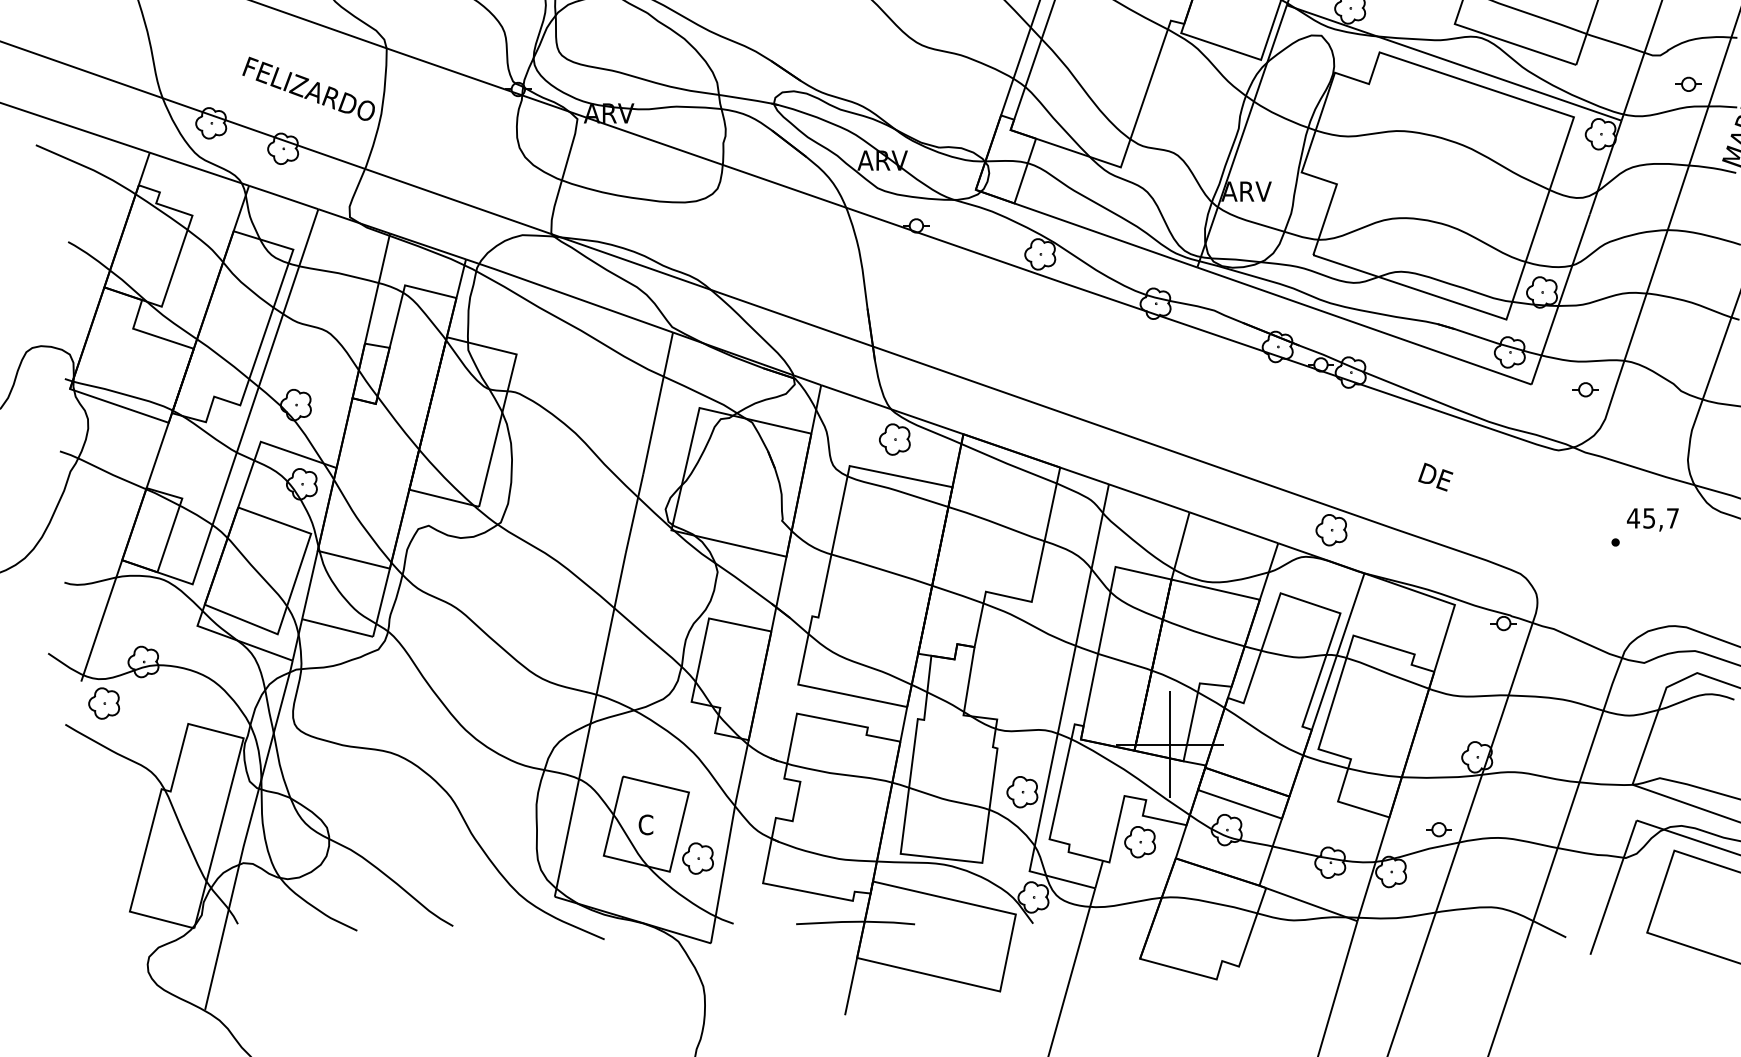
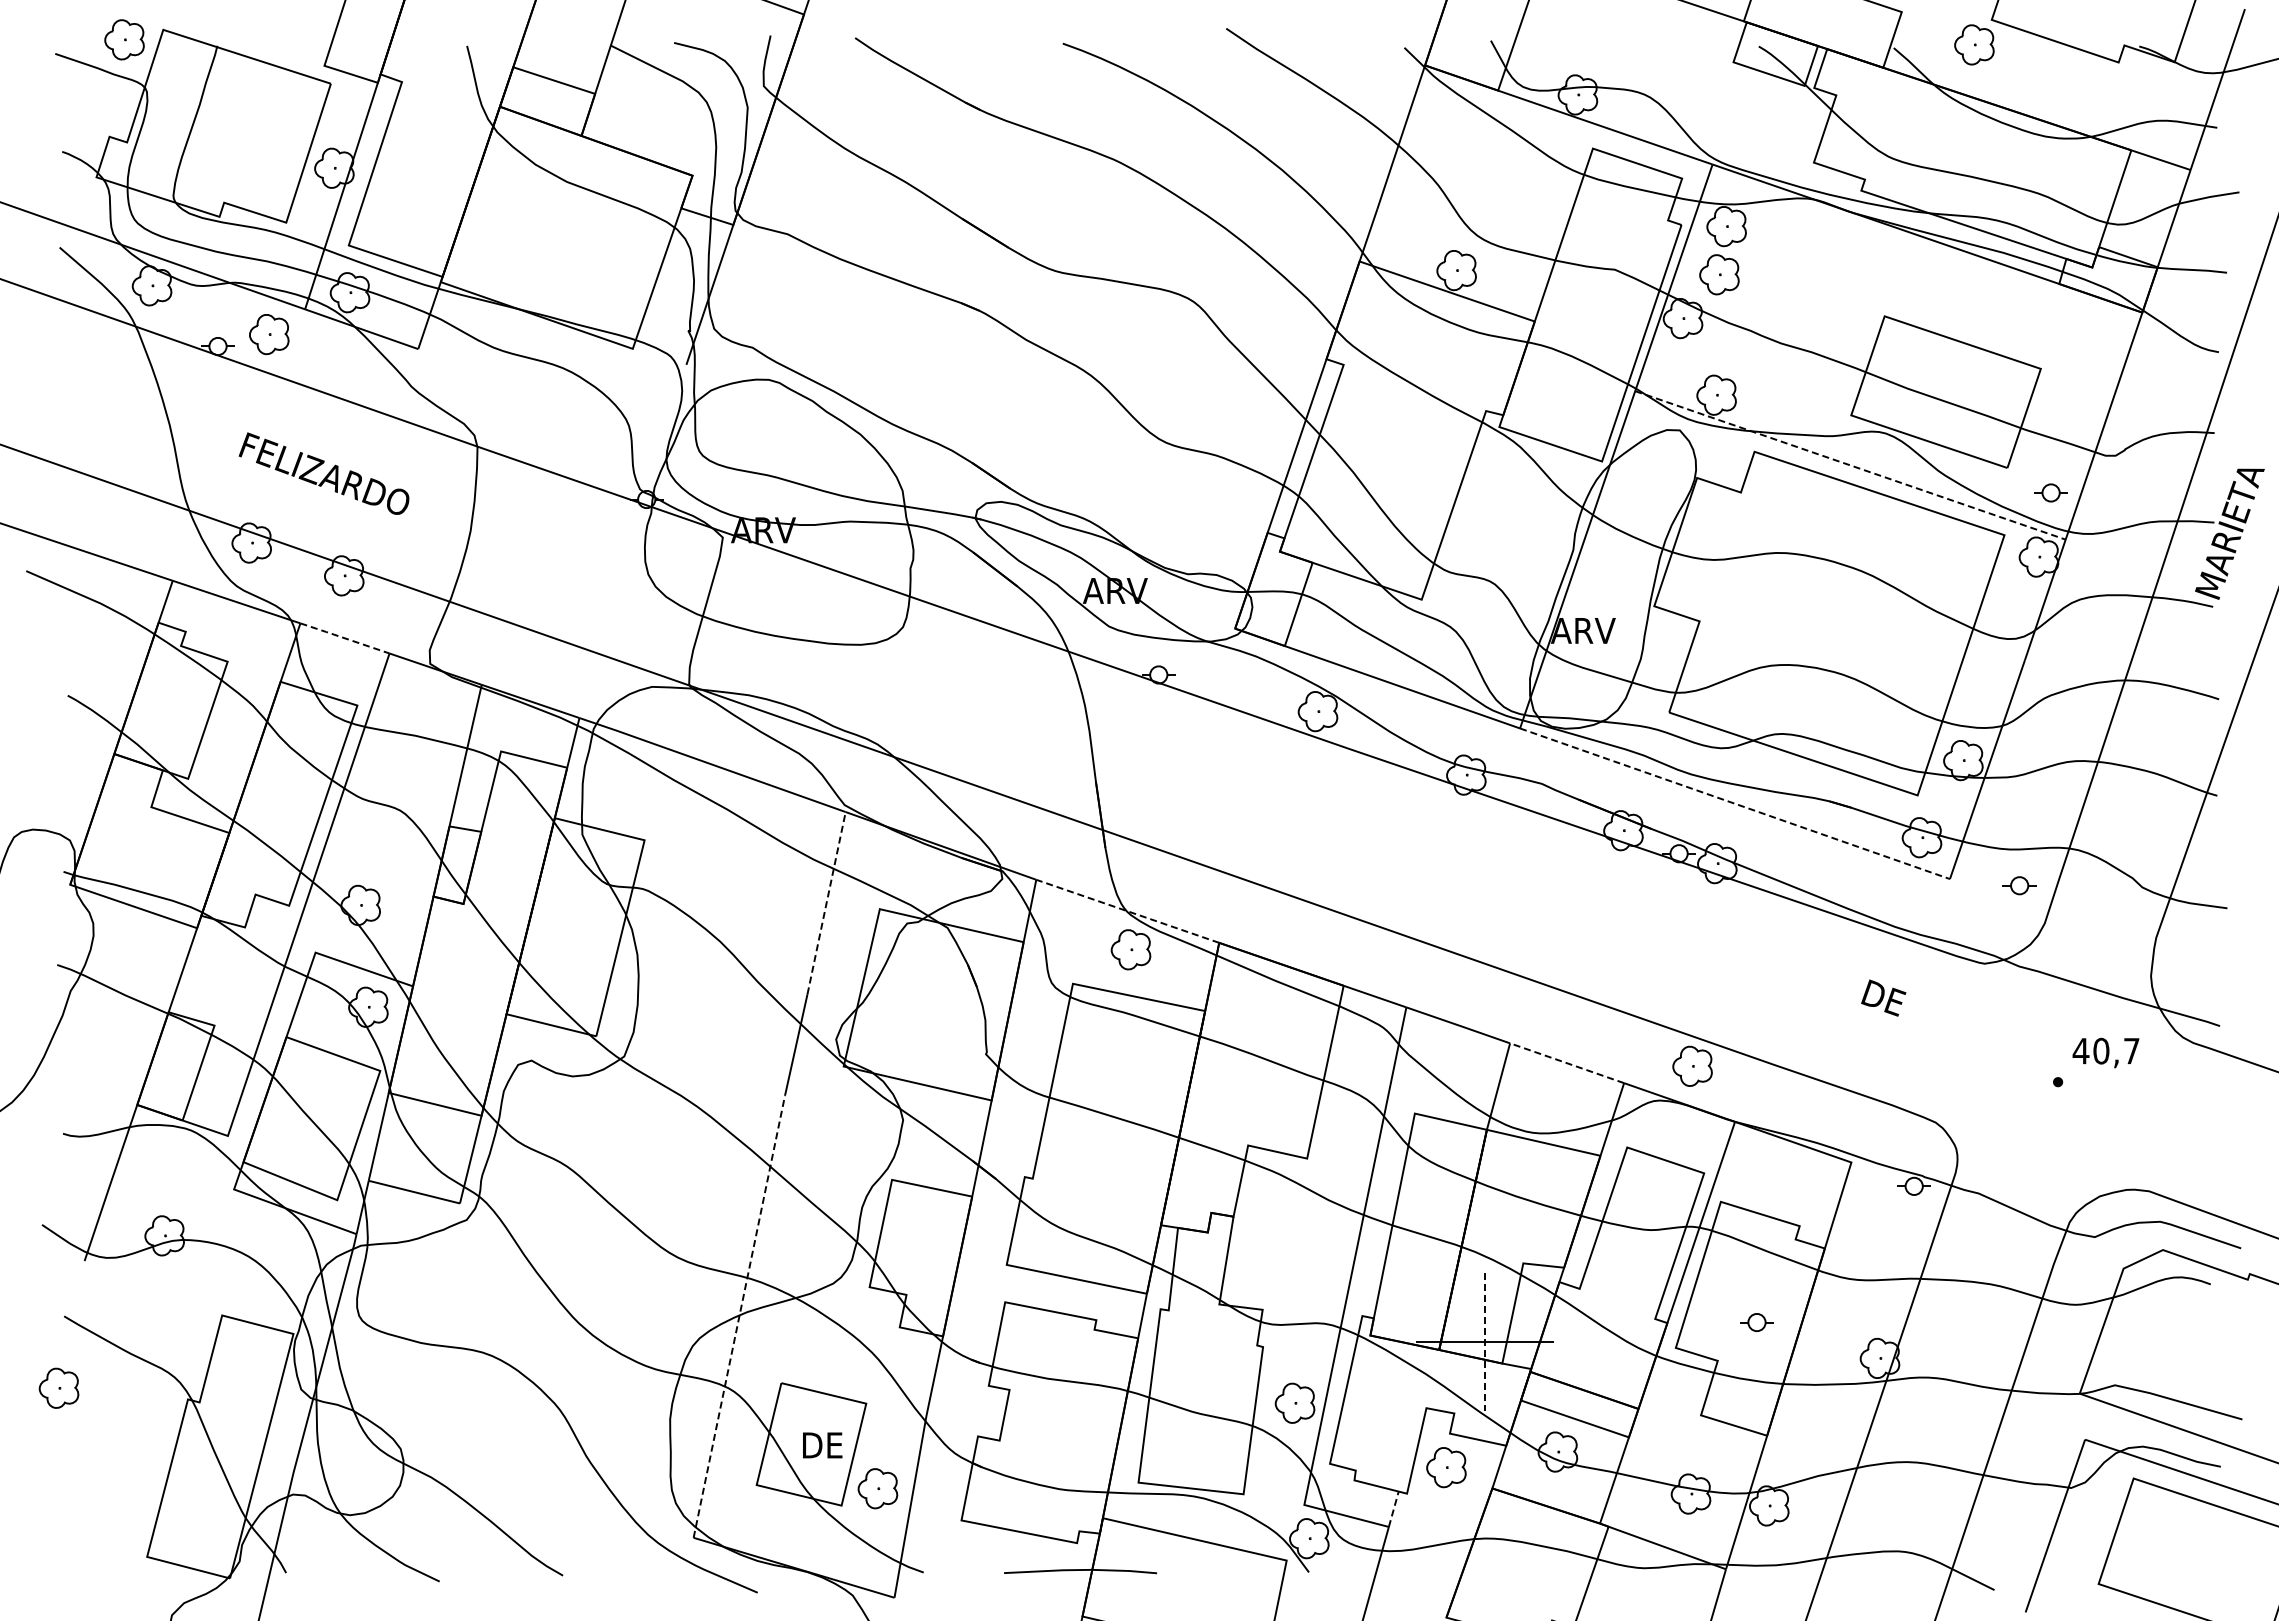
line: (1454, 63) -> (1850, 465), solid -> dashed
part: (1688, 84) -> (2050, 492), moved
text: (308, 88) -> (323, 473), moved
line: (283, 197) -> (344, 638), solid -> dashed
line: (1364, 325) -> (1735, 803), solid -> dashed
line: (658, 402) -> (826, 902), solid -> dashed
line: (892, 409) -> (1127, 911), solid -> dashed
text: (1435, 476) -> (1883, 997), moved
text: (1649, 517) -> (2101, 1050), 45,7 -> 40,7
line: (1233, 527) -> (1566, 1063), solid -> dashed
part: (103, 702) -> (58, 1387), moved
line: (590, 724) -> (739, 1316), solid -> dashed
line: (1169, 744) -> (1484, 1342), solid -> dashed
text: (654, 824) -> (821, 1445), C -> DE
part: (1438, 829) -> (1756, 1322), moved
line: (1098, 873) -> (1393, 1508), solid -> dashed

